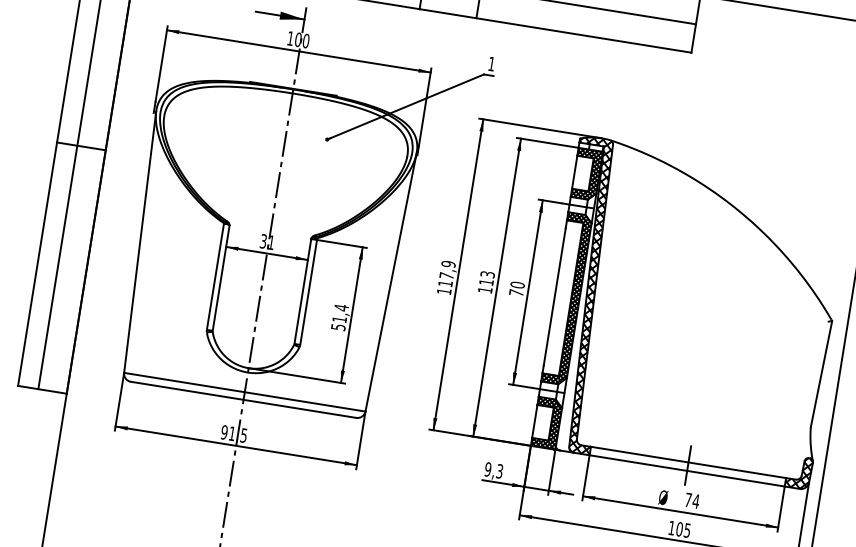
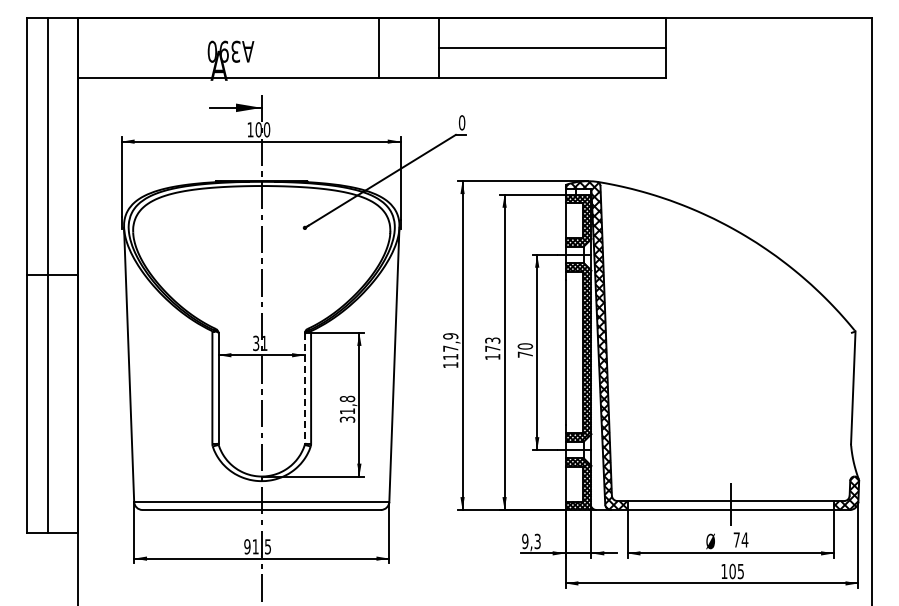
text: (491, 63) -> (461, 122), 1 -> 0
text: (486, 282) -> (492, 348), 113 -> 173
line: (302, 291) -> (304, 388), solid -> dashed
text: (340, 316) -> (347, 408), 51,4 -> 31,8

